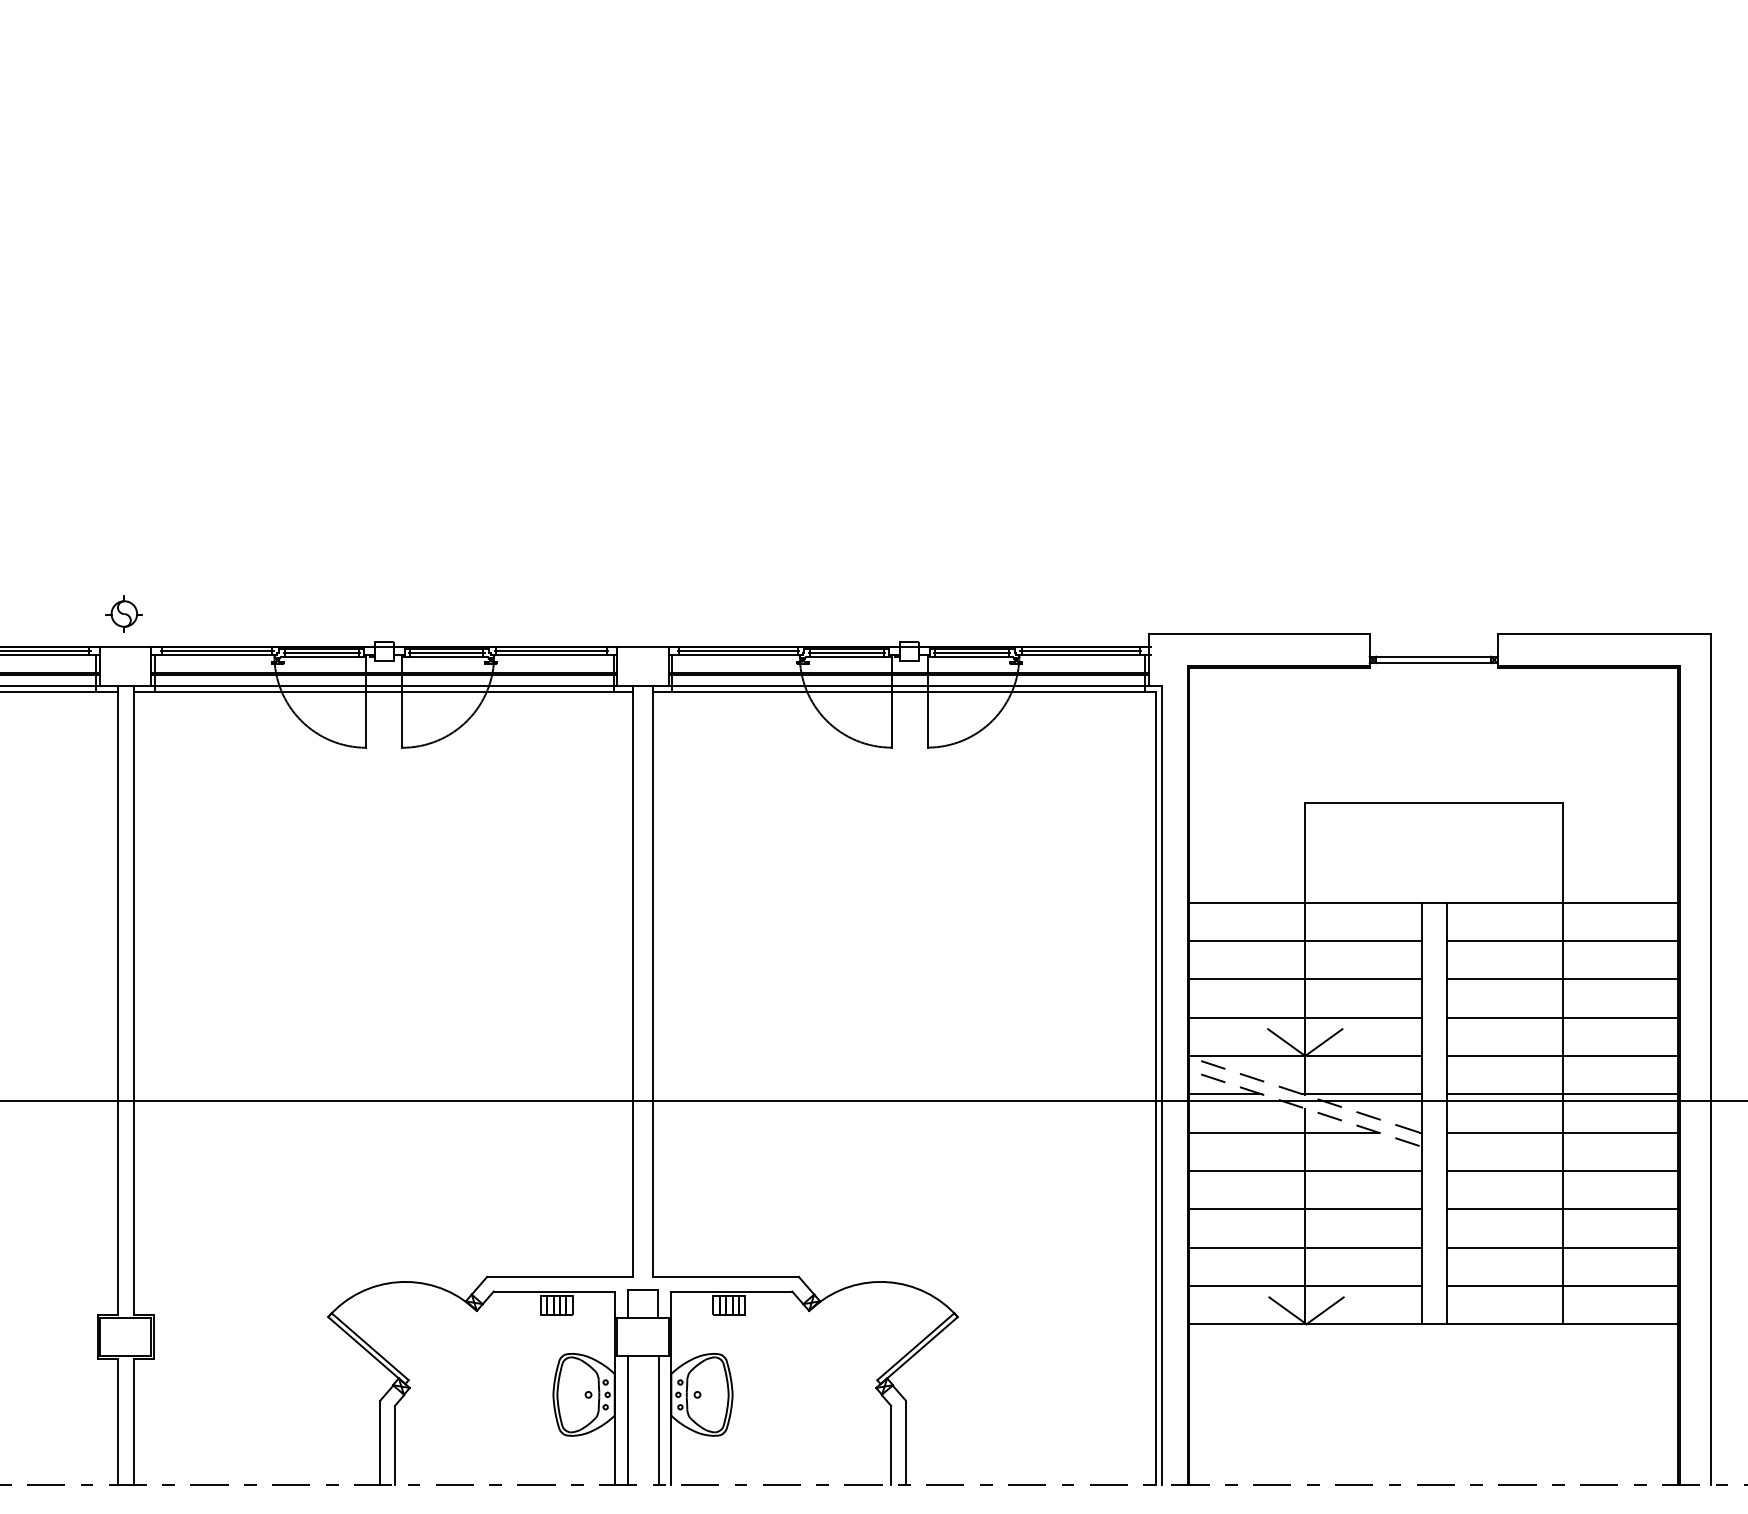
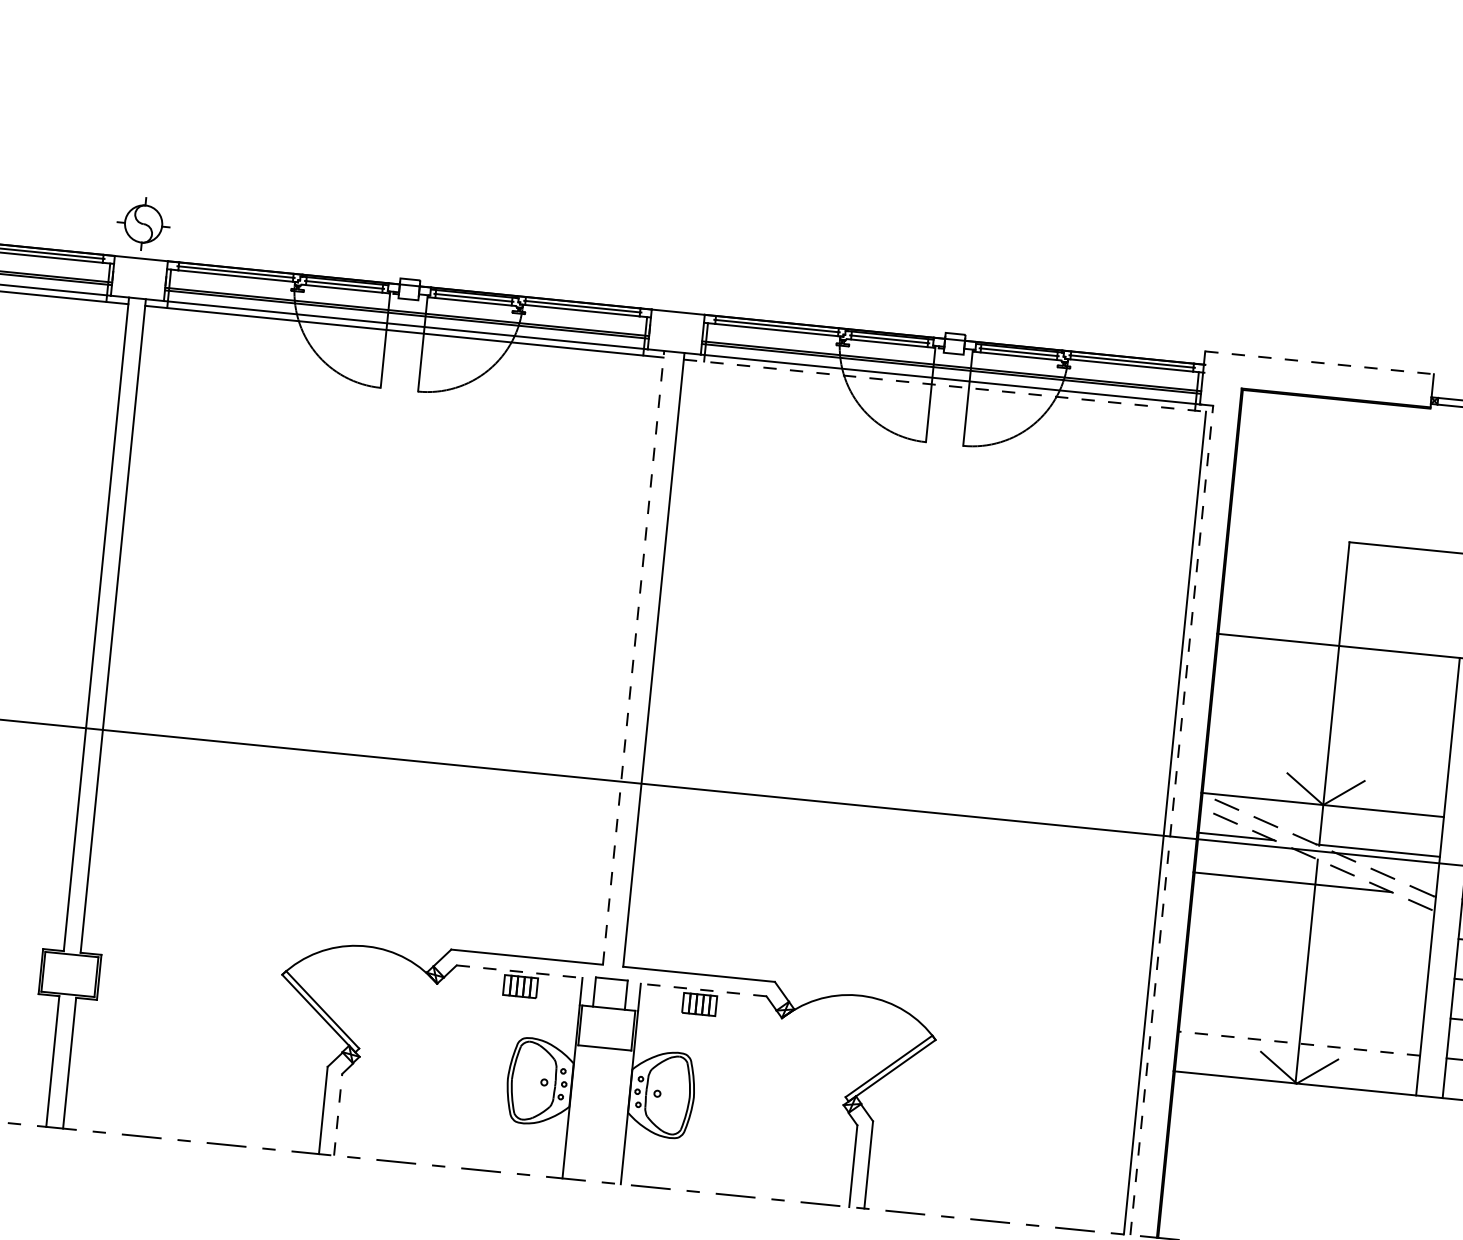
part: (123, 613) -> (142, 223), size x1.4
line: (1260, 634) -> (1320, 362), solid -> dashed
line: (904, 691) -> (945, 385), solid -> dashed
line: (1304, 941) -> (1334, 686), removed
line: (1304, 979) -> (1330, 725), removed
line: (633, 981) -> (633, 658), solid -> dashed
line: (1304, 1017) -> (1326, 764), removed
line: (1162, 1085) -> (1172, 820), solid -> dashed
line: (1304, 1170) -> (1310, 923), removed
line: (1304, 1209) -> (1306, 964), removed
line: (1304, 1247) -> (1302, 1003), removed
line: (1304, 1285) -> (1298, 1043), solid -> dashed
line: (554, 1291) -> (519, 971), solid -> dashed
line: (731, 1291) -> (703, 990), solid -> dashed
line: (627, 1420) -> (582, 1113), removed
line: (658, 1420) -> (614, 1116), removed
line: (394, 1444) -> (337, 1113), solid -> dashed

